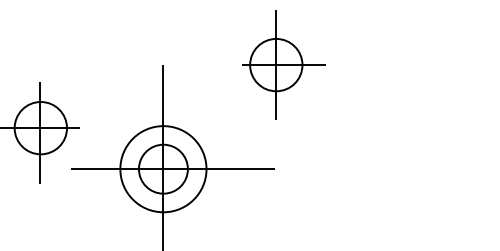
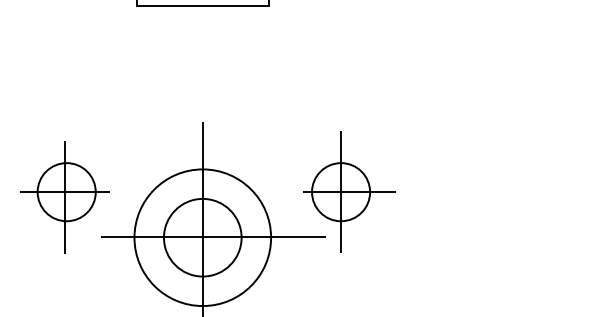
part: (283, 64) -> (349, 191), moved
circle: (163, 168) -> (202, 237), size x1.43
circle: (163, 168) -> (202, 237), size x1.43

